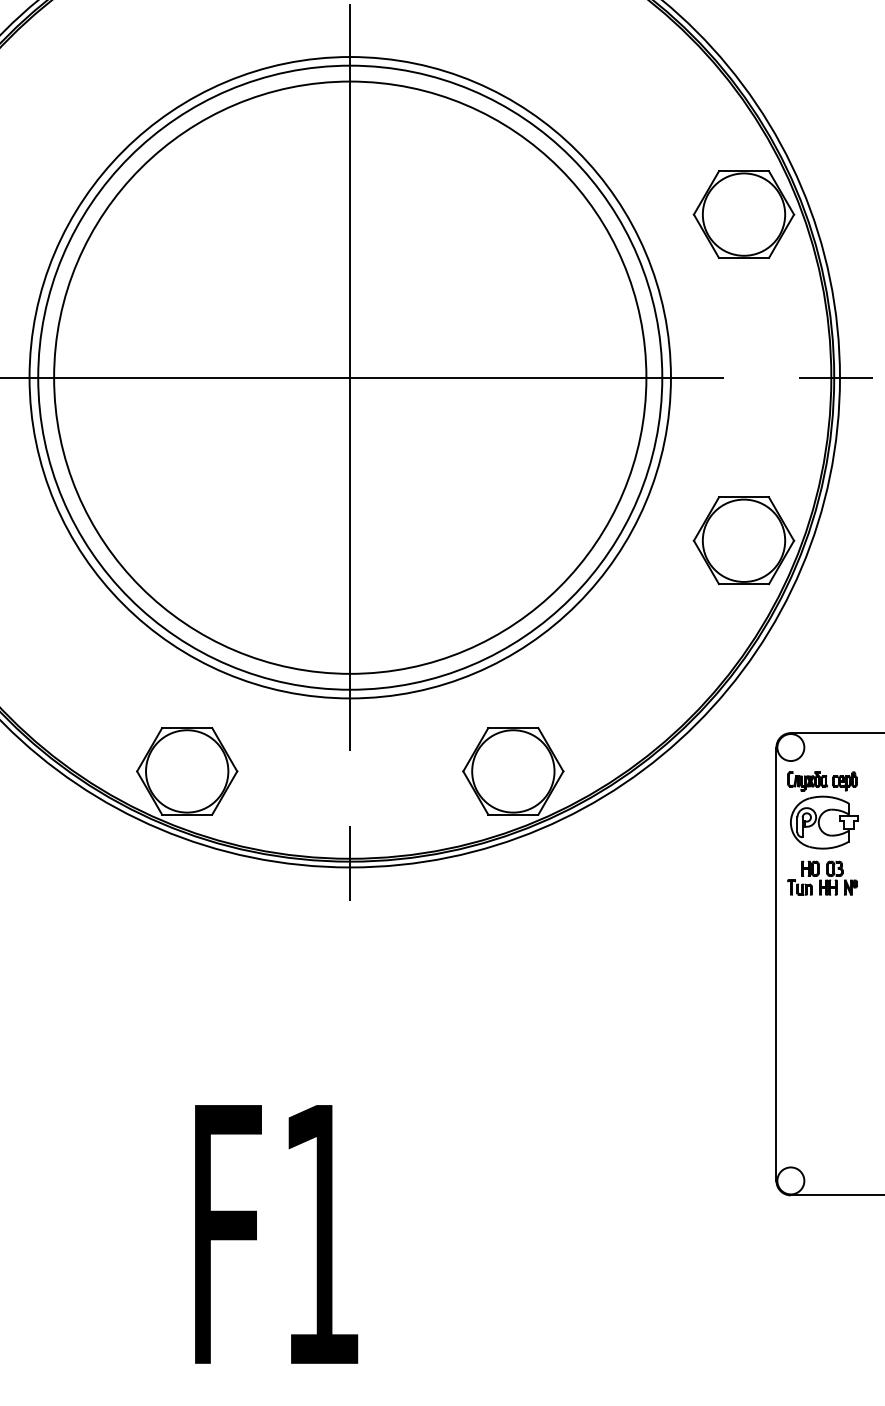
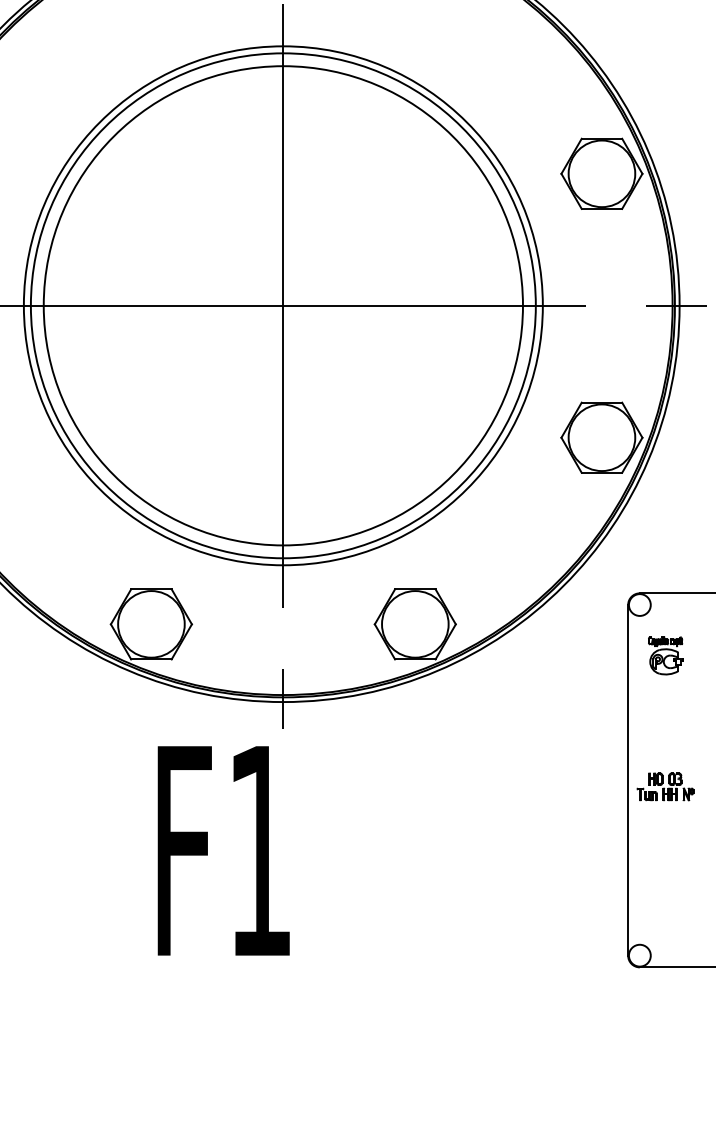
part: (822, 810) -> (665, 655), size x0.6
part: (822, 877) -> (665, 786), moved
text: (276, 1234) -> (223, 850), moved

